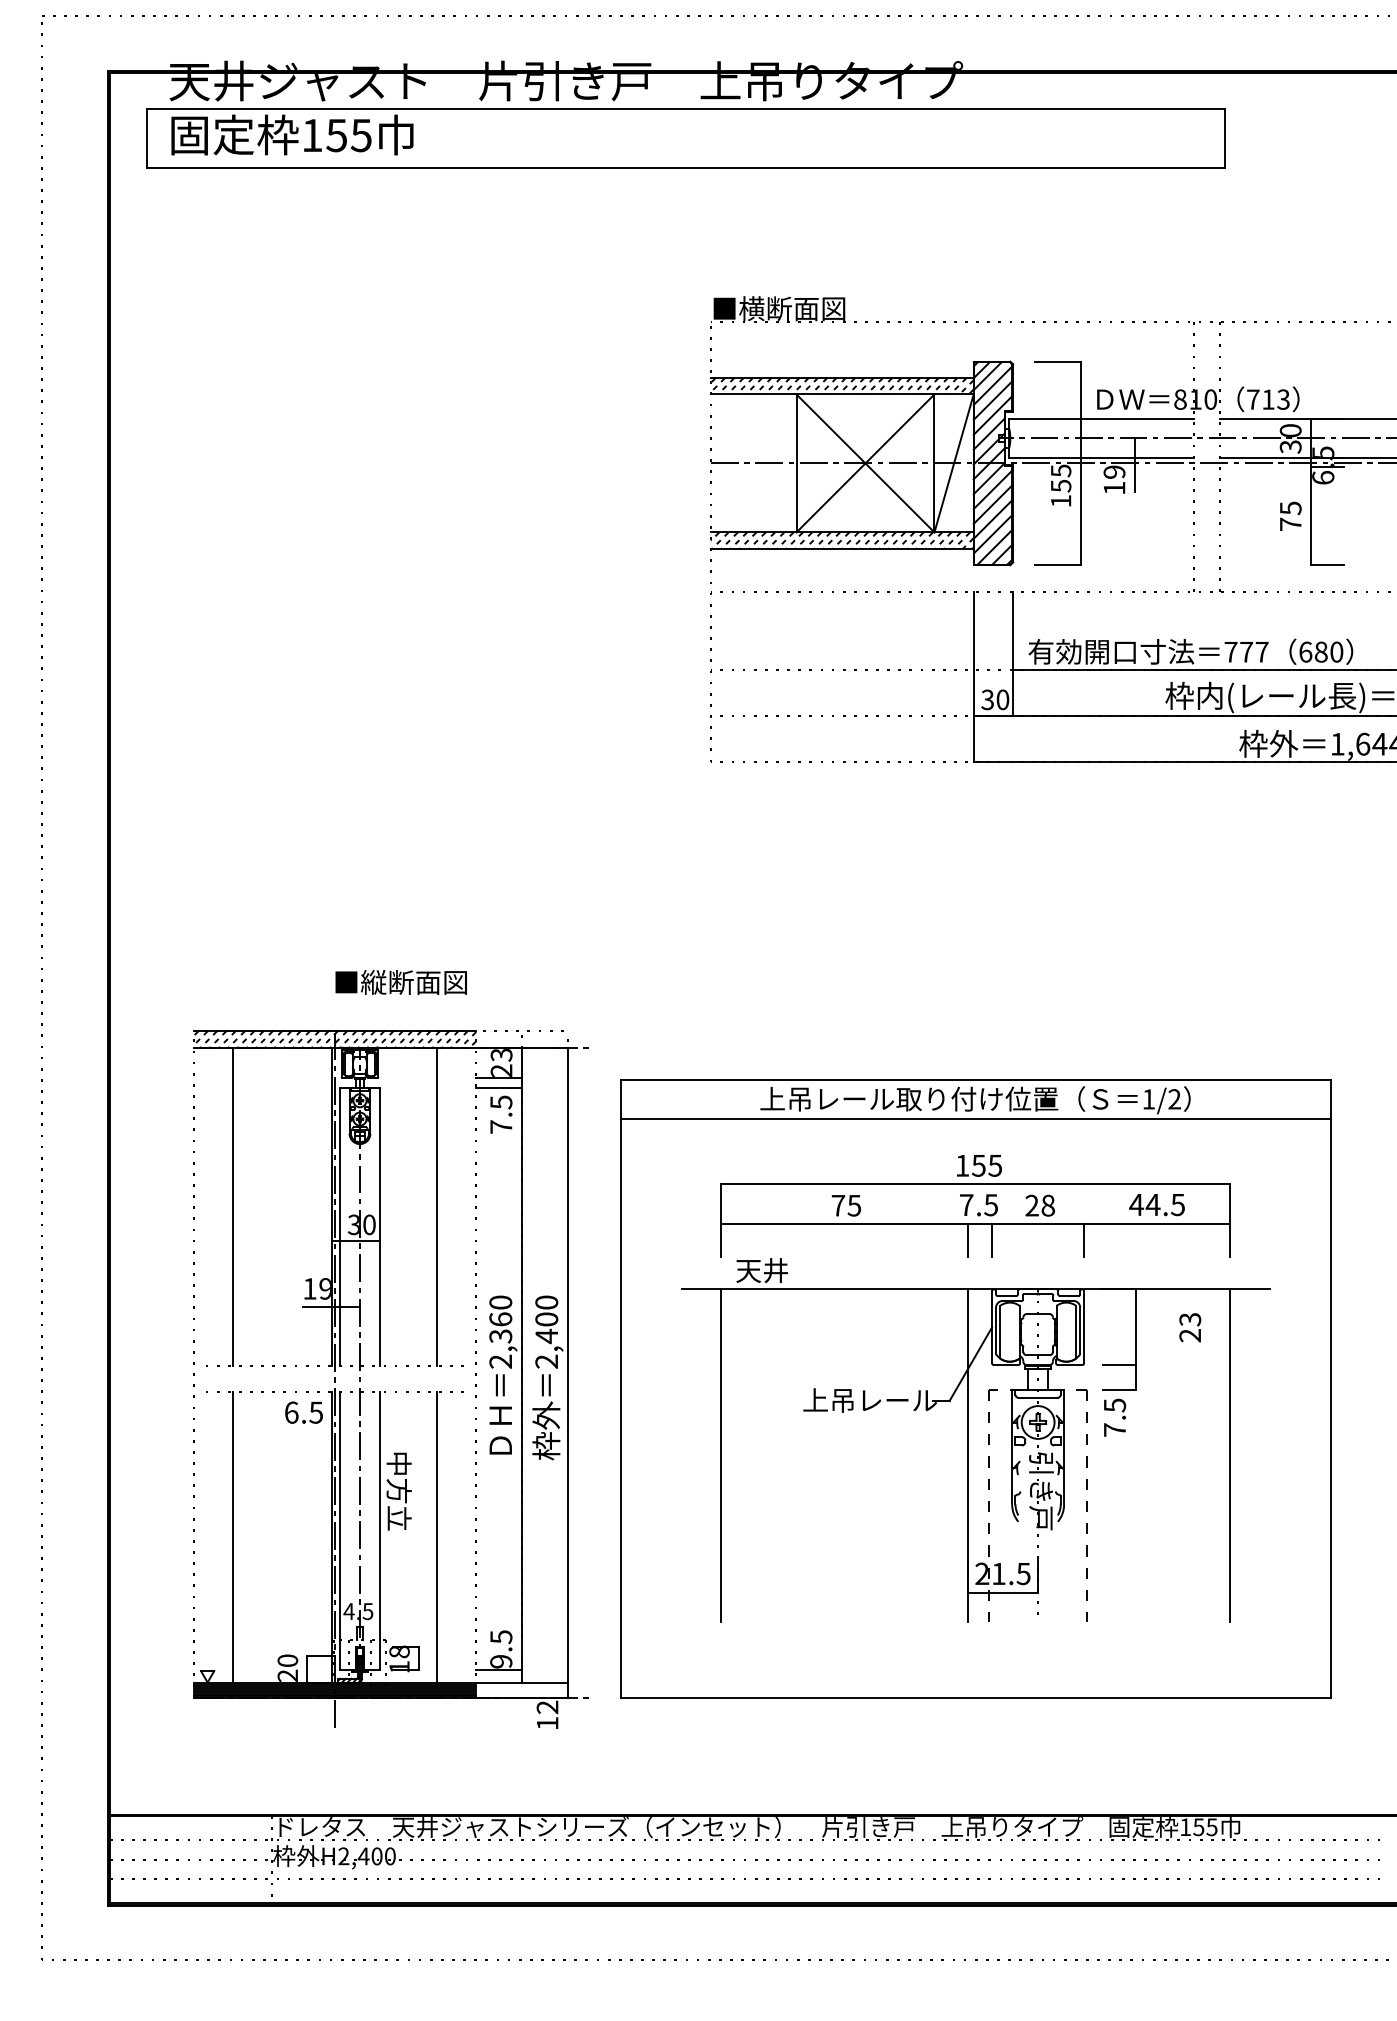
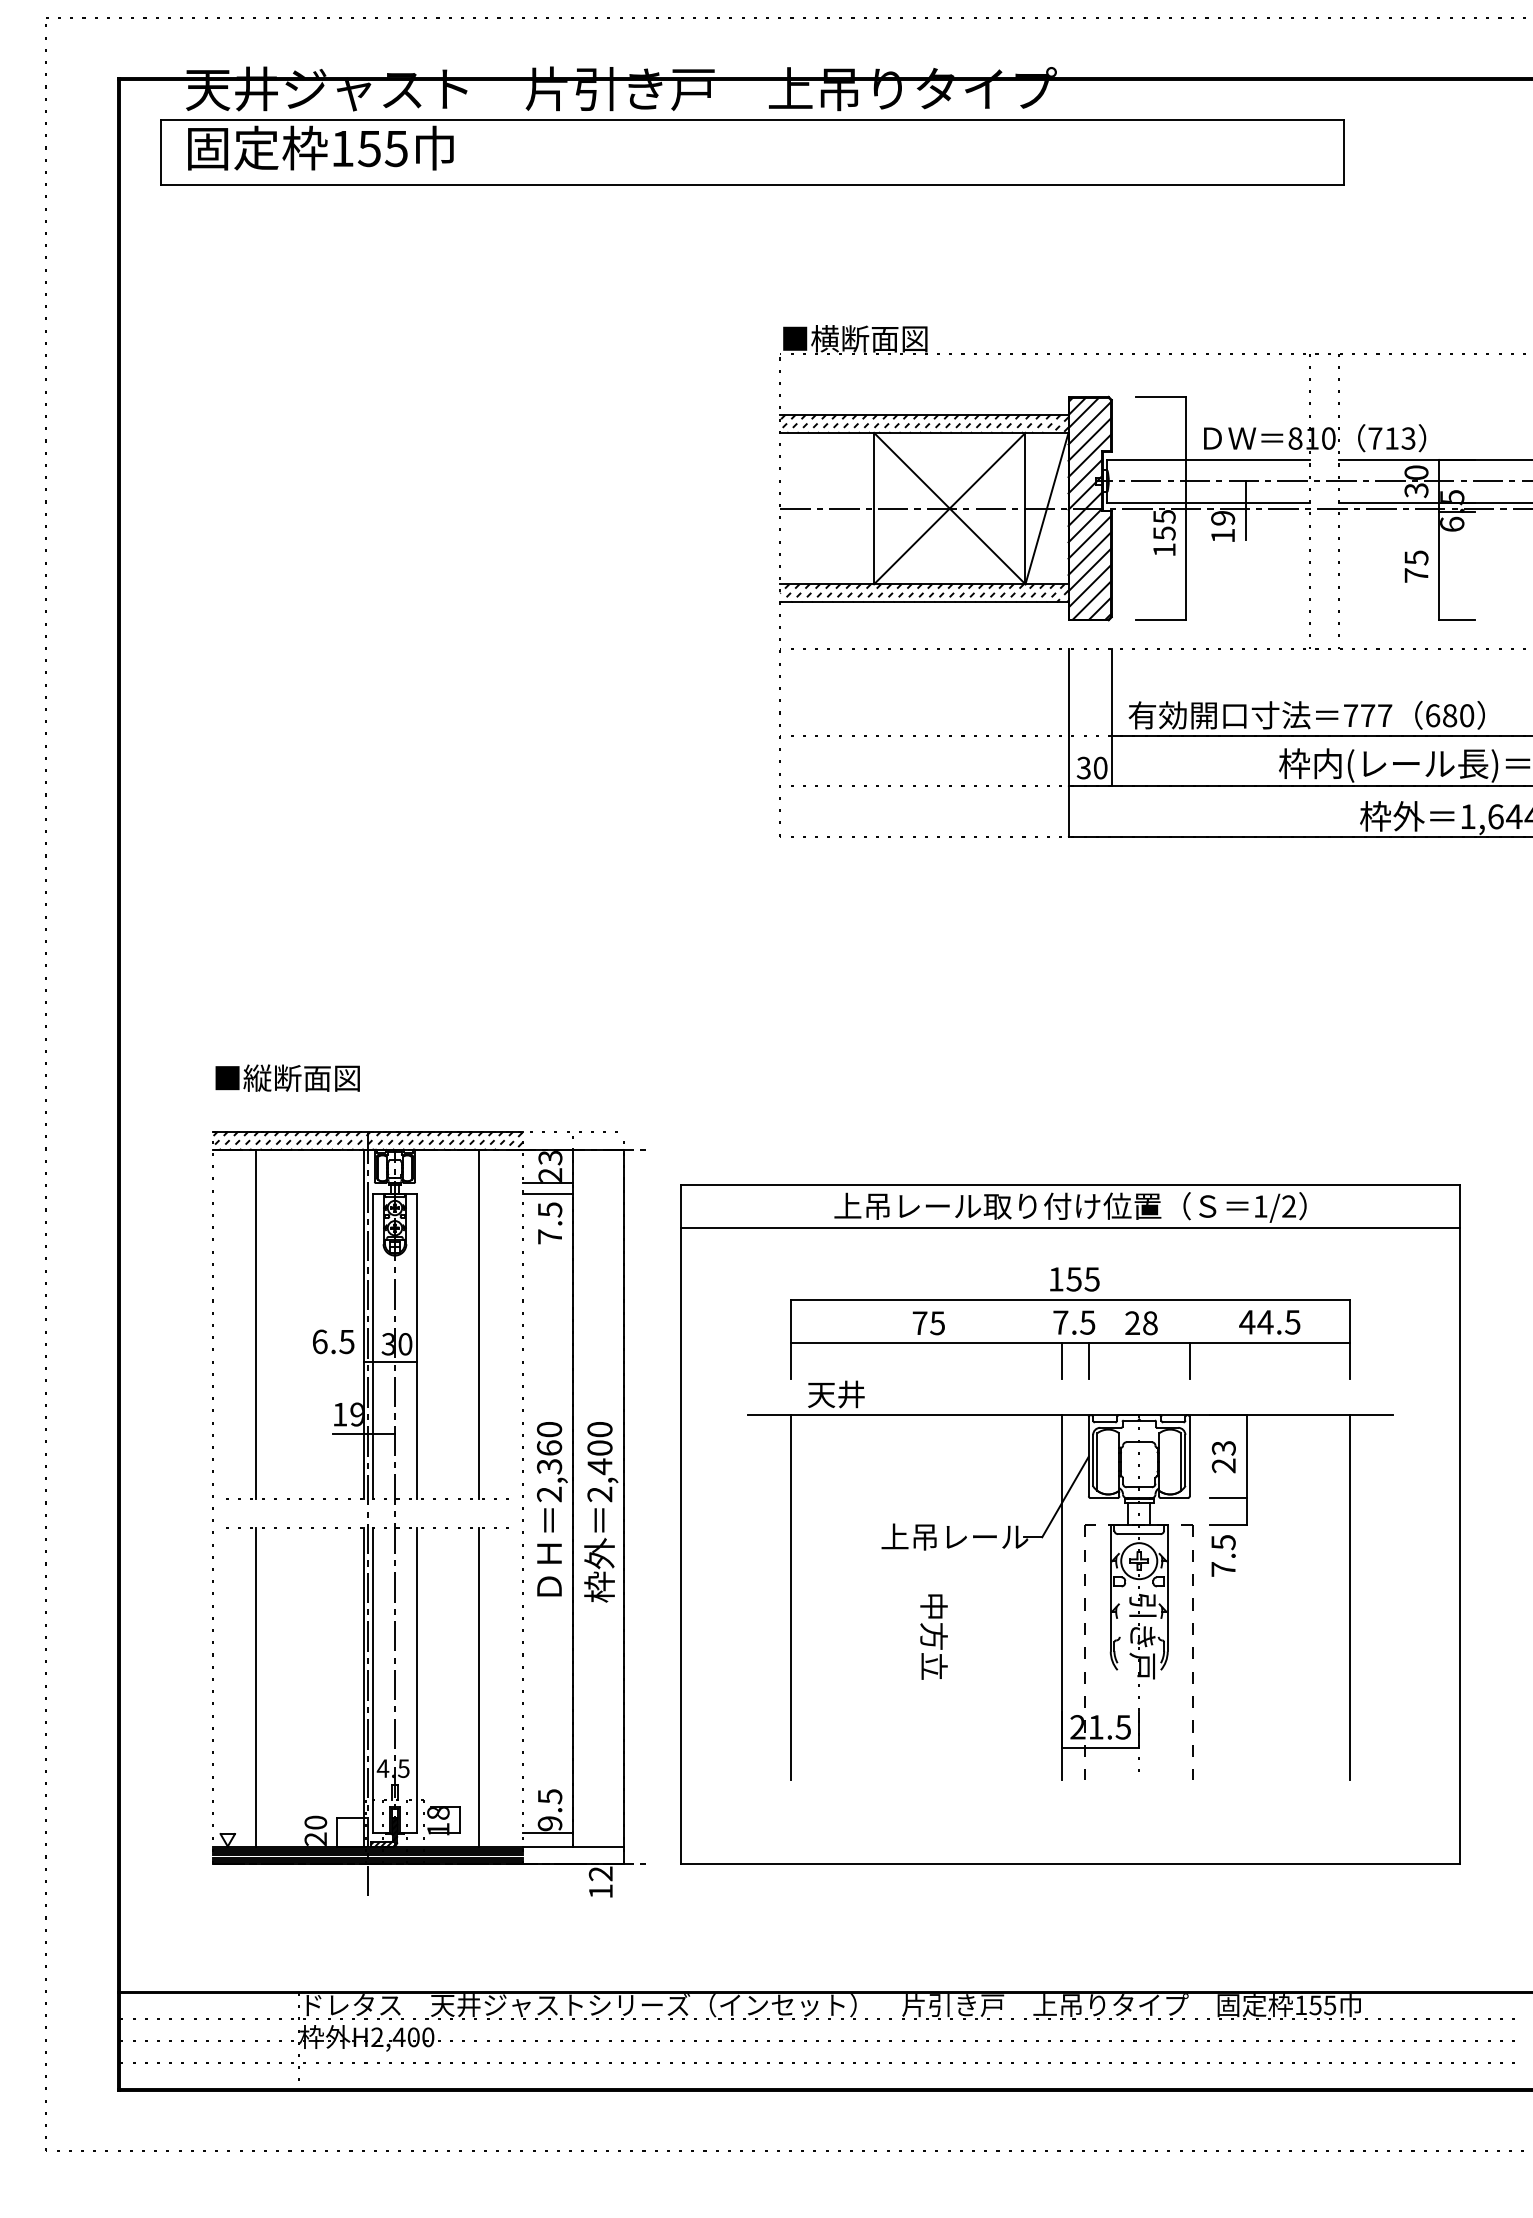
text: (400, 982) -> (286, 1078), moved
text: (1190, 1327) -> (1224, 1456), moved
text: (303, 1412) -> (332, 1341), moved
text: (398, 1491) -> (933, 1636), moved

